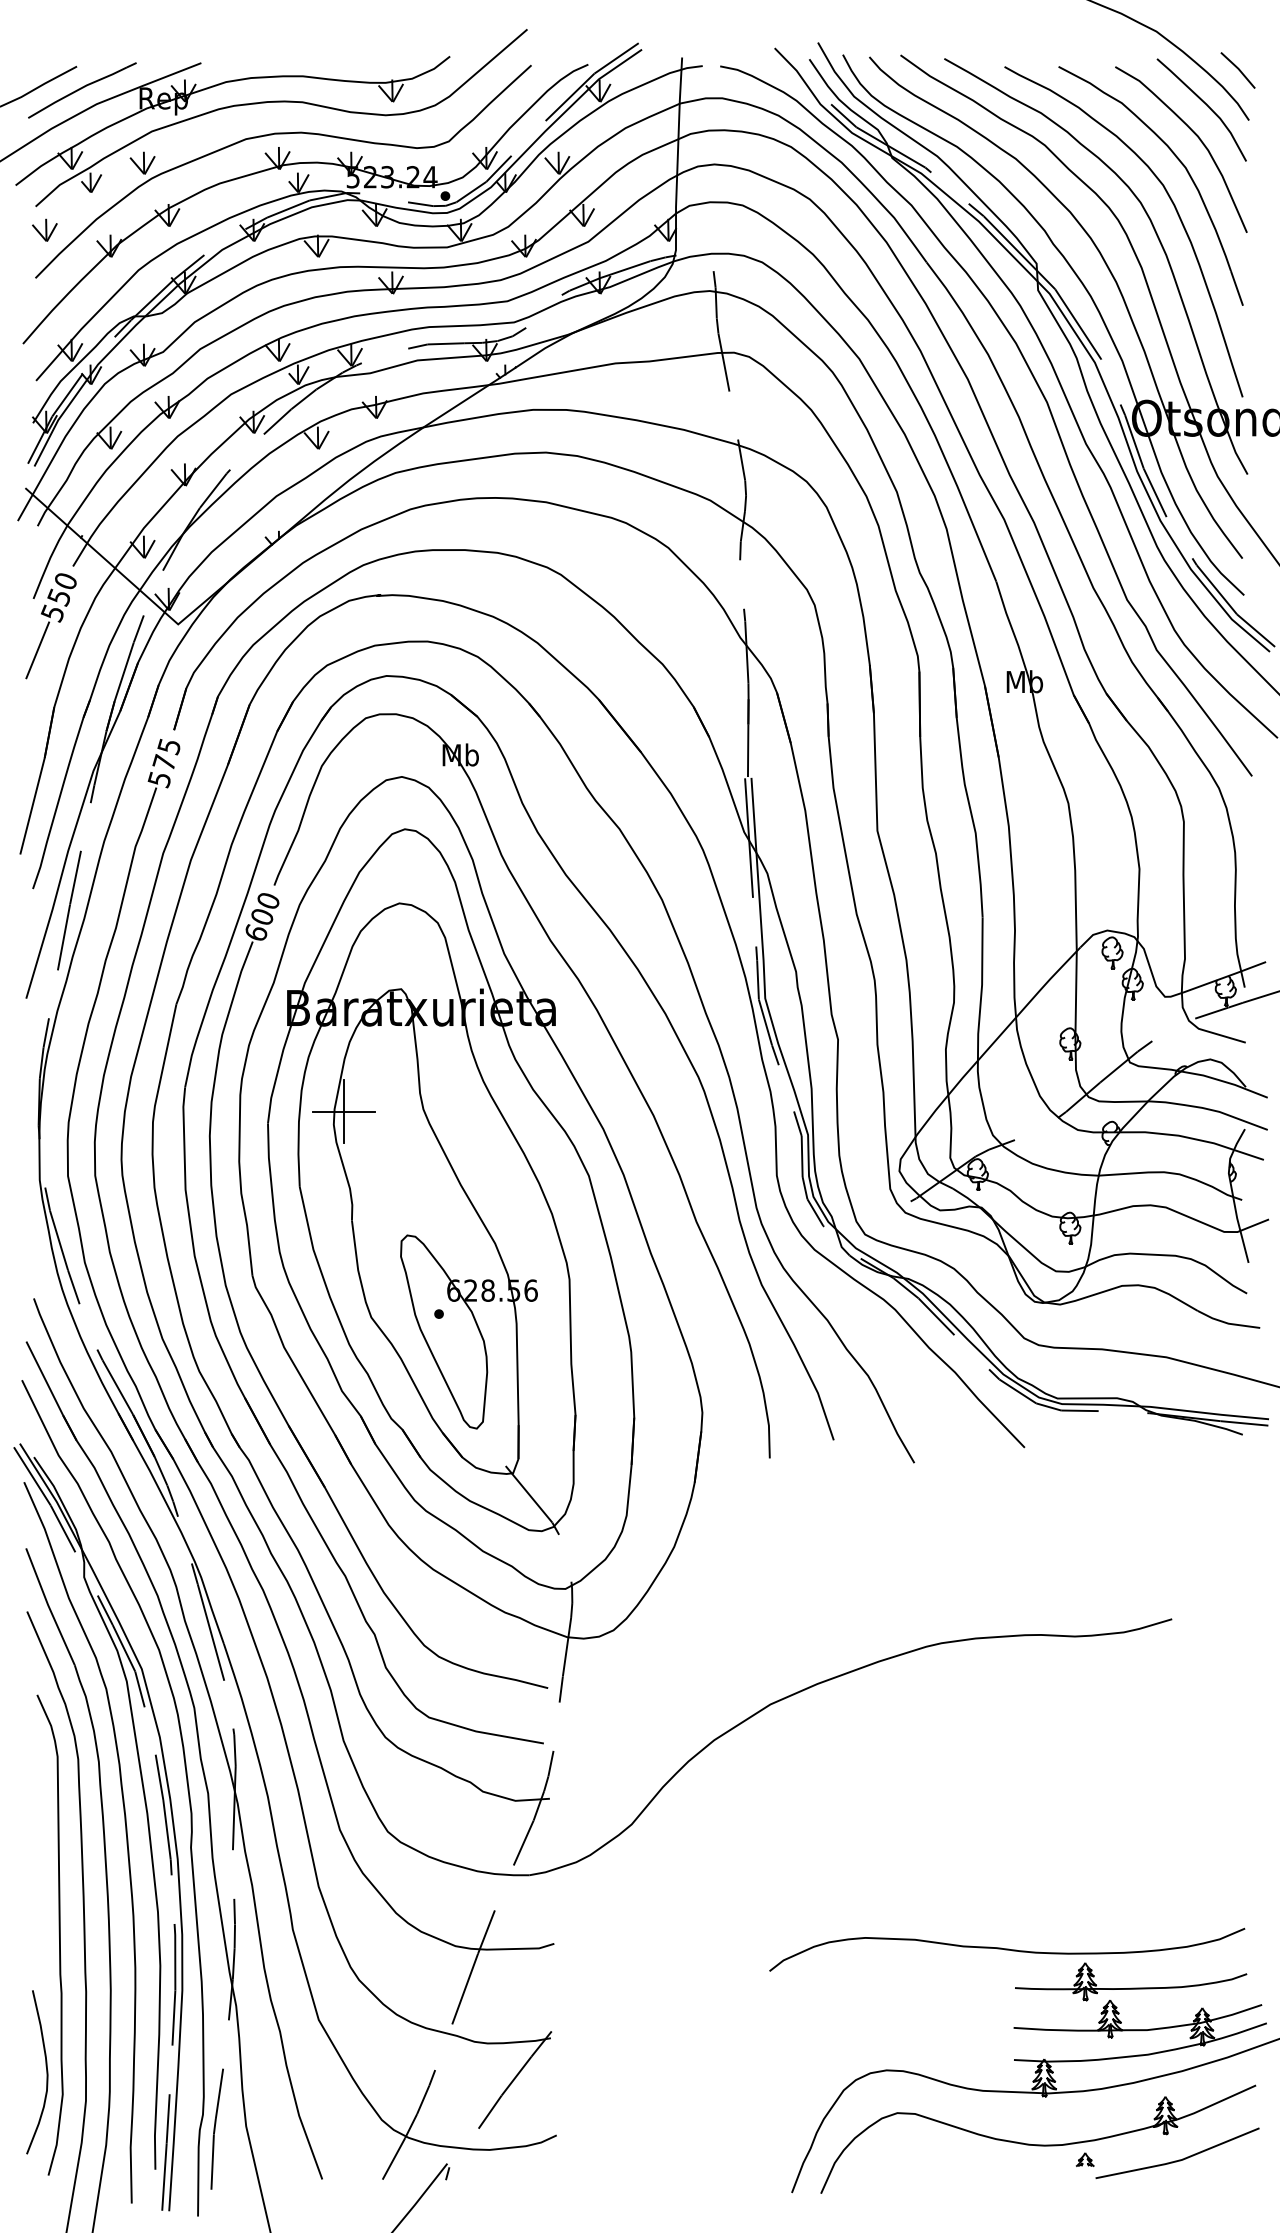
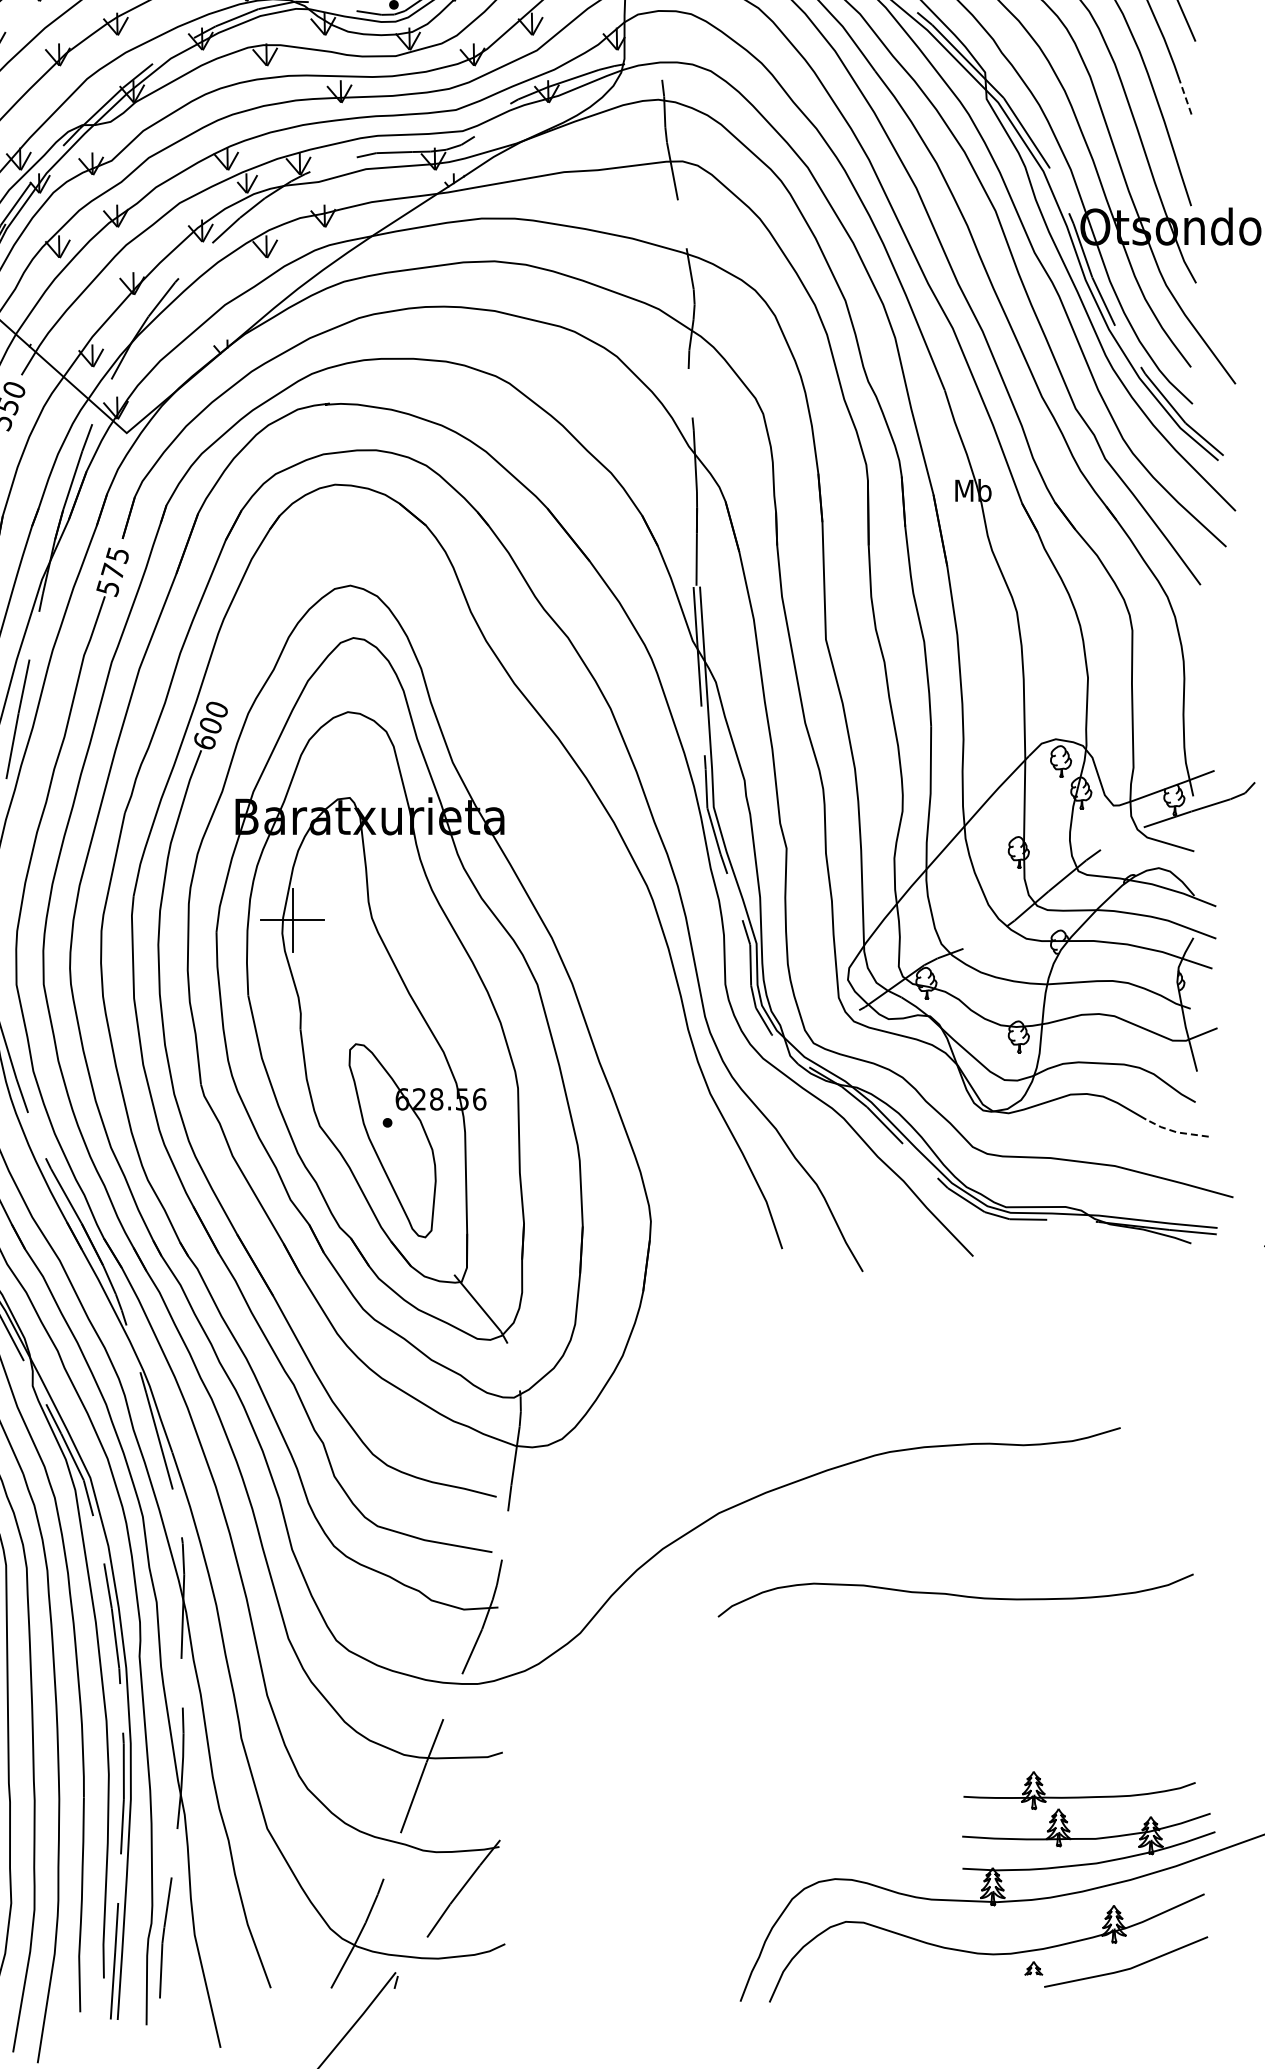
line: (1236, 288) -> (1185, 97), solid -> dashed
part: (607, 1032) -> (556, 841), removed
line: (1227, 1323) -> (1176, 1132), solid -> dashed
curve: (1007, 1949) -> (956, 1595), moved

